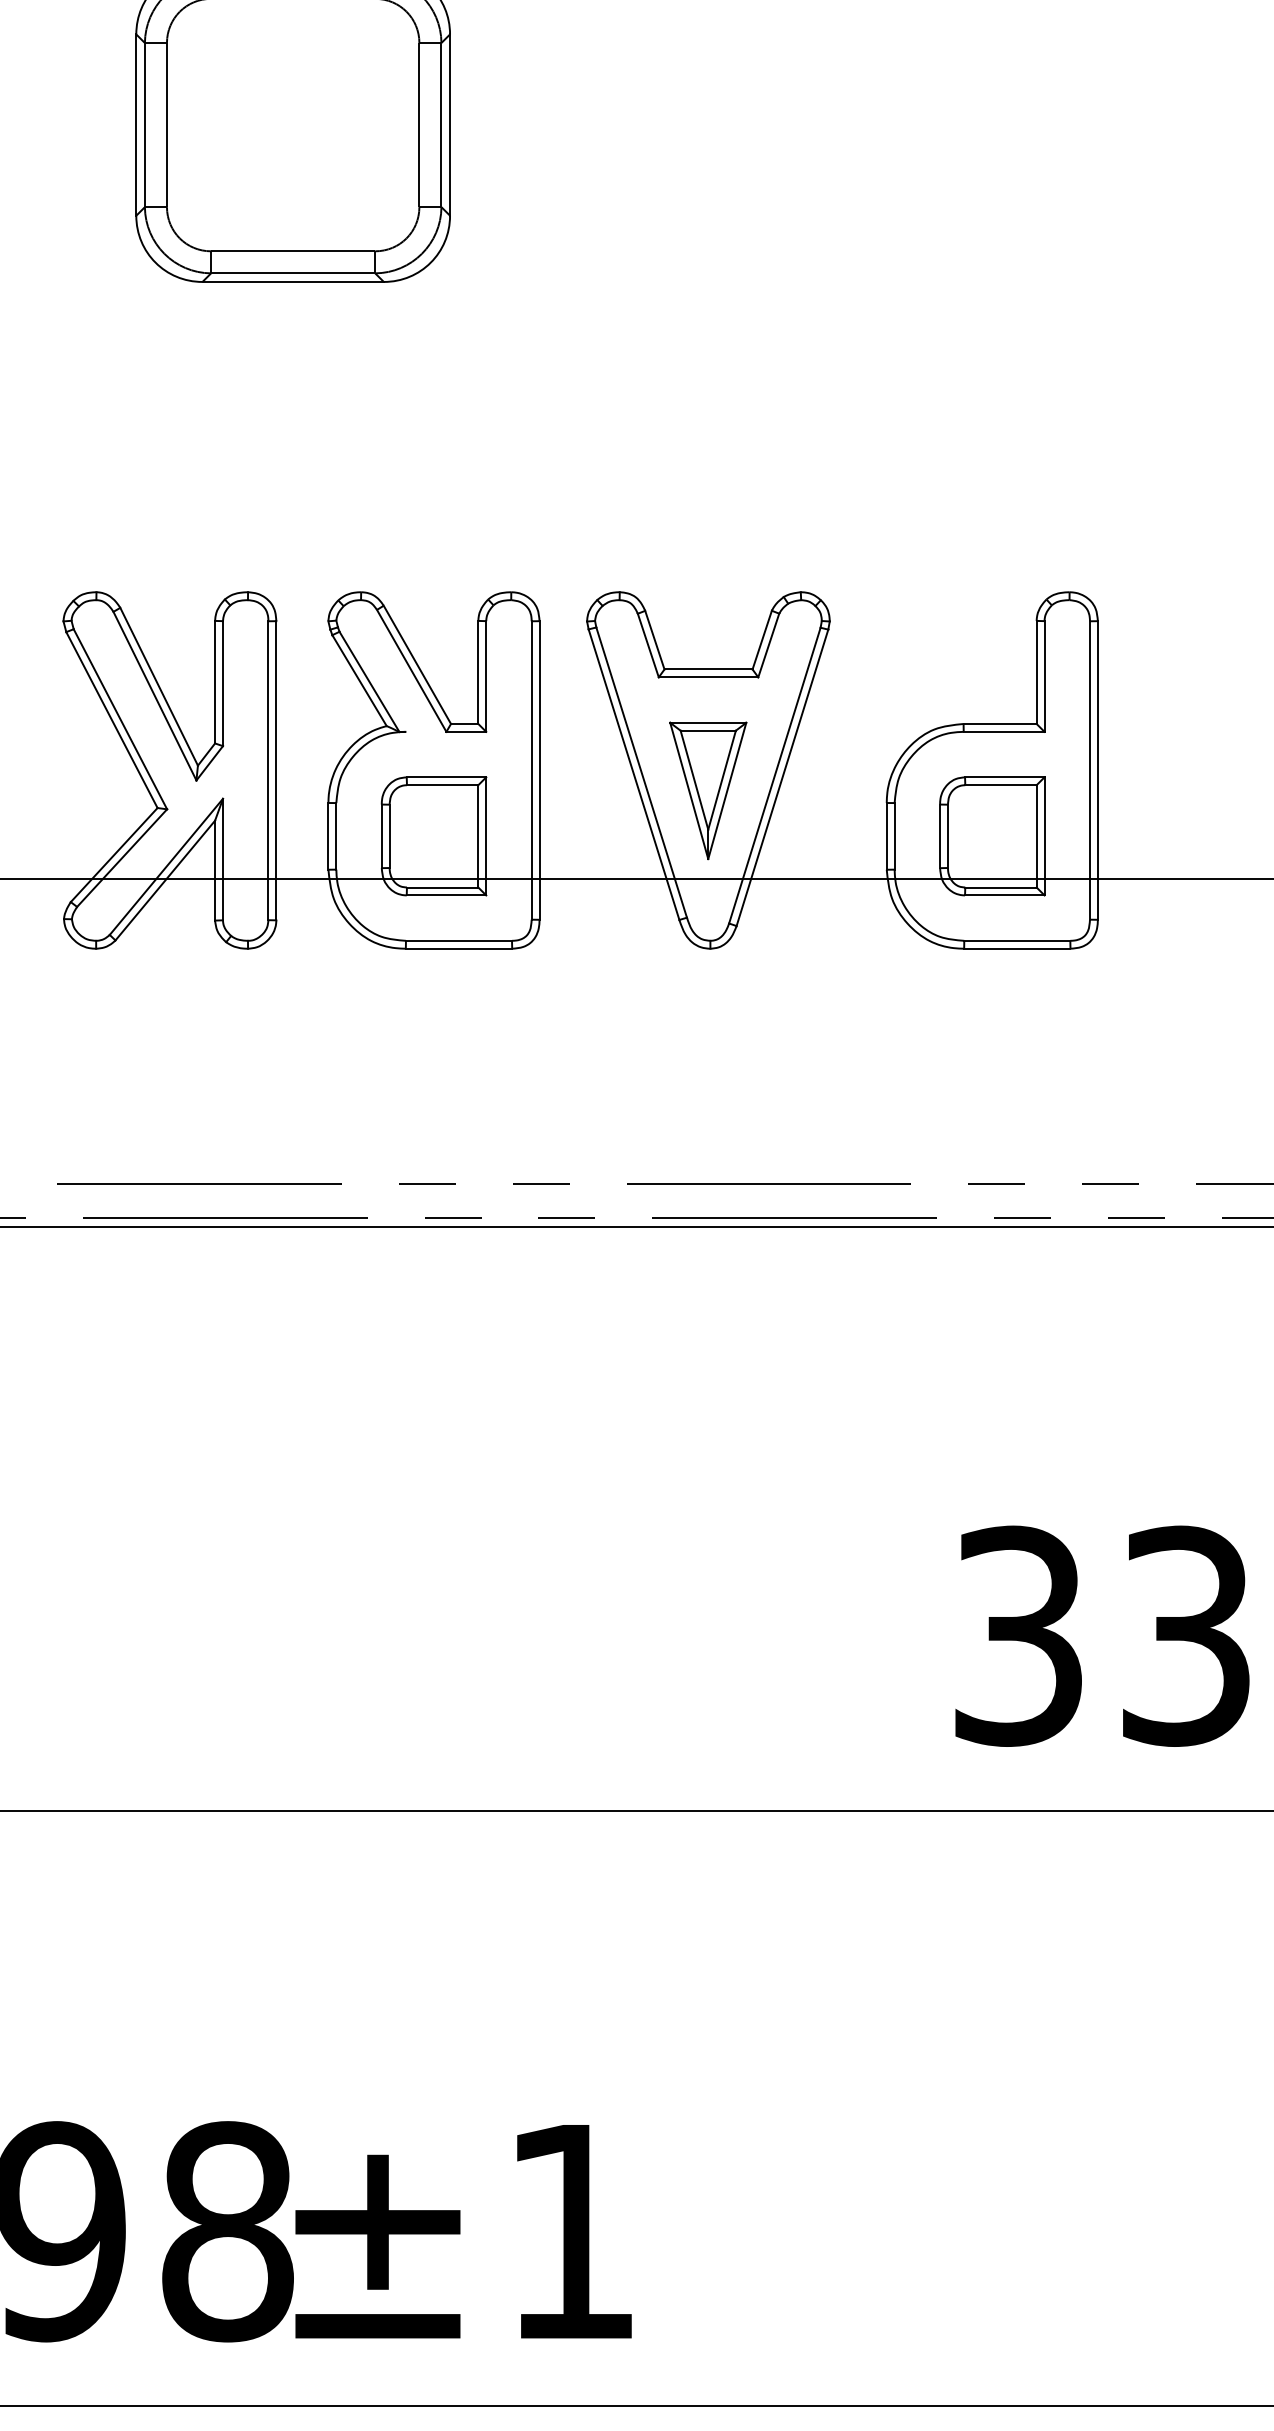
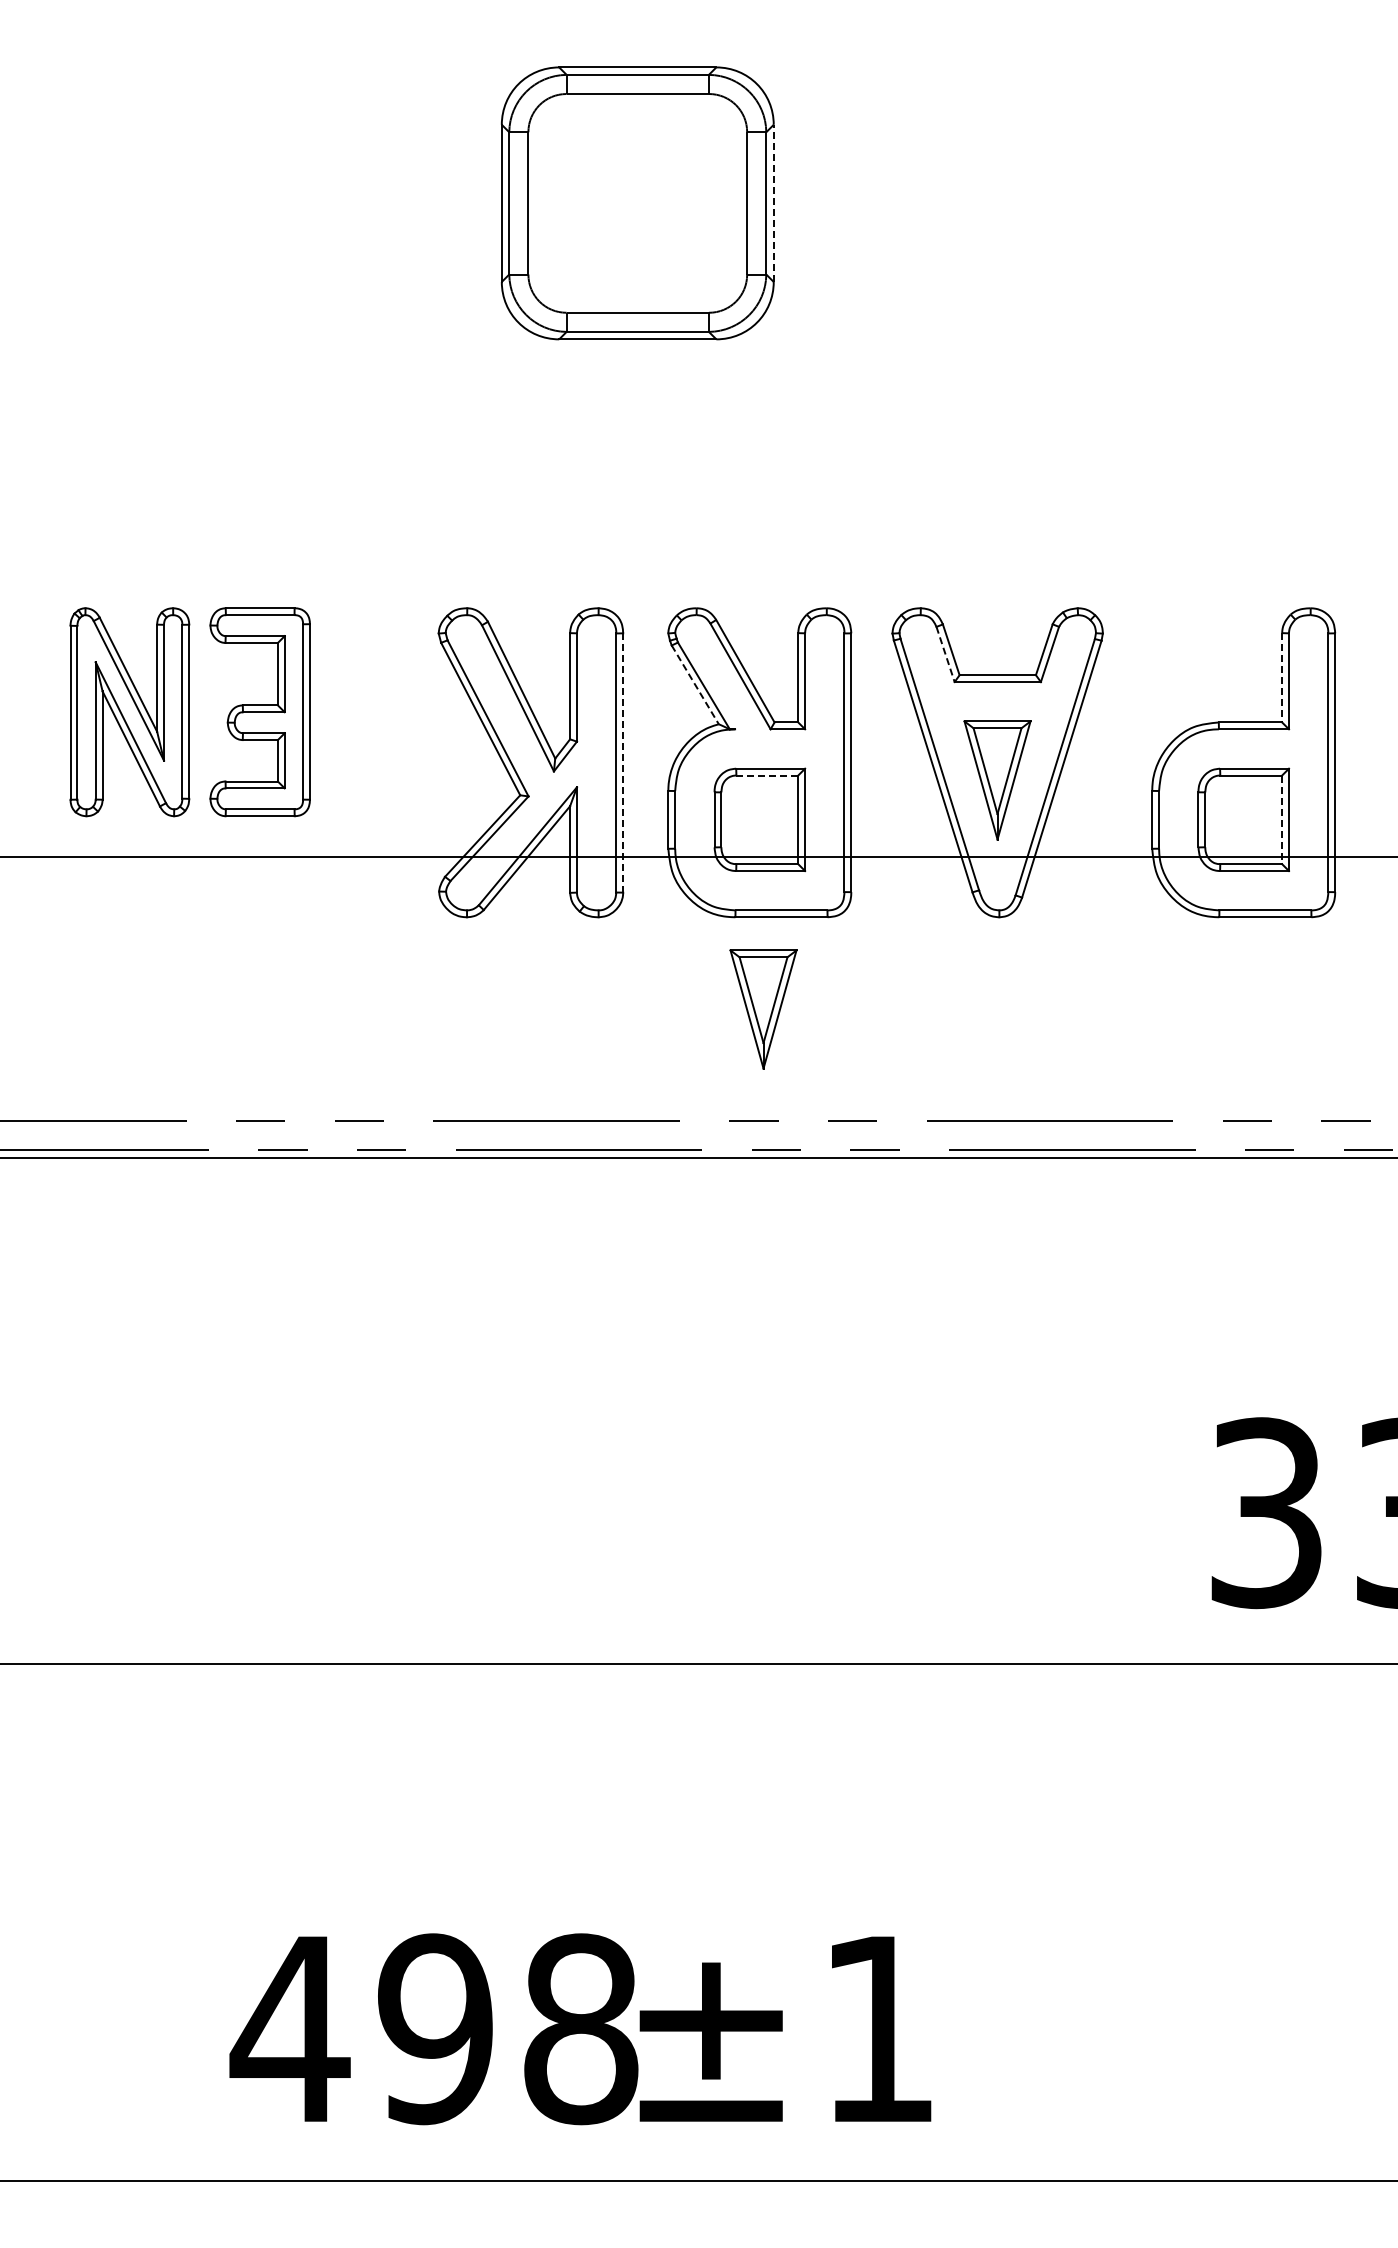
line: (449, 125) -> (773, 203), solid -> dashed
line: (648, 645) -> (945, 654), solid -> dashed
line: (1037, 672) -> (1282, 677), solid -> dashed
line: (359, 680) -> (695, 684), solid -> dashed
line: (276, 771) -> (623, 763), solid -> dashed
line: (442, 785) -> (767, 775), solid -> dashed
line: (1037, 837) -> (1282, 820), solid -> dashed
part: (438, 1055) -> (763, 1009), added

